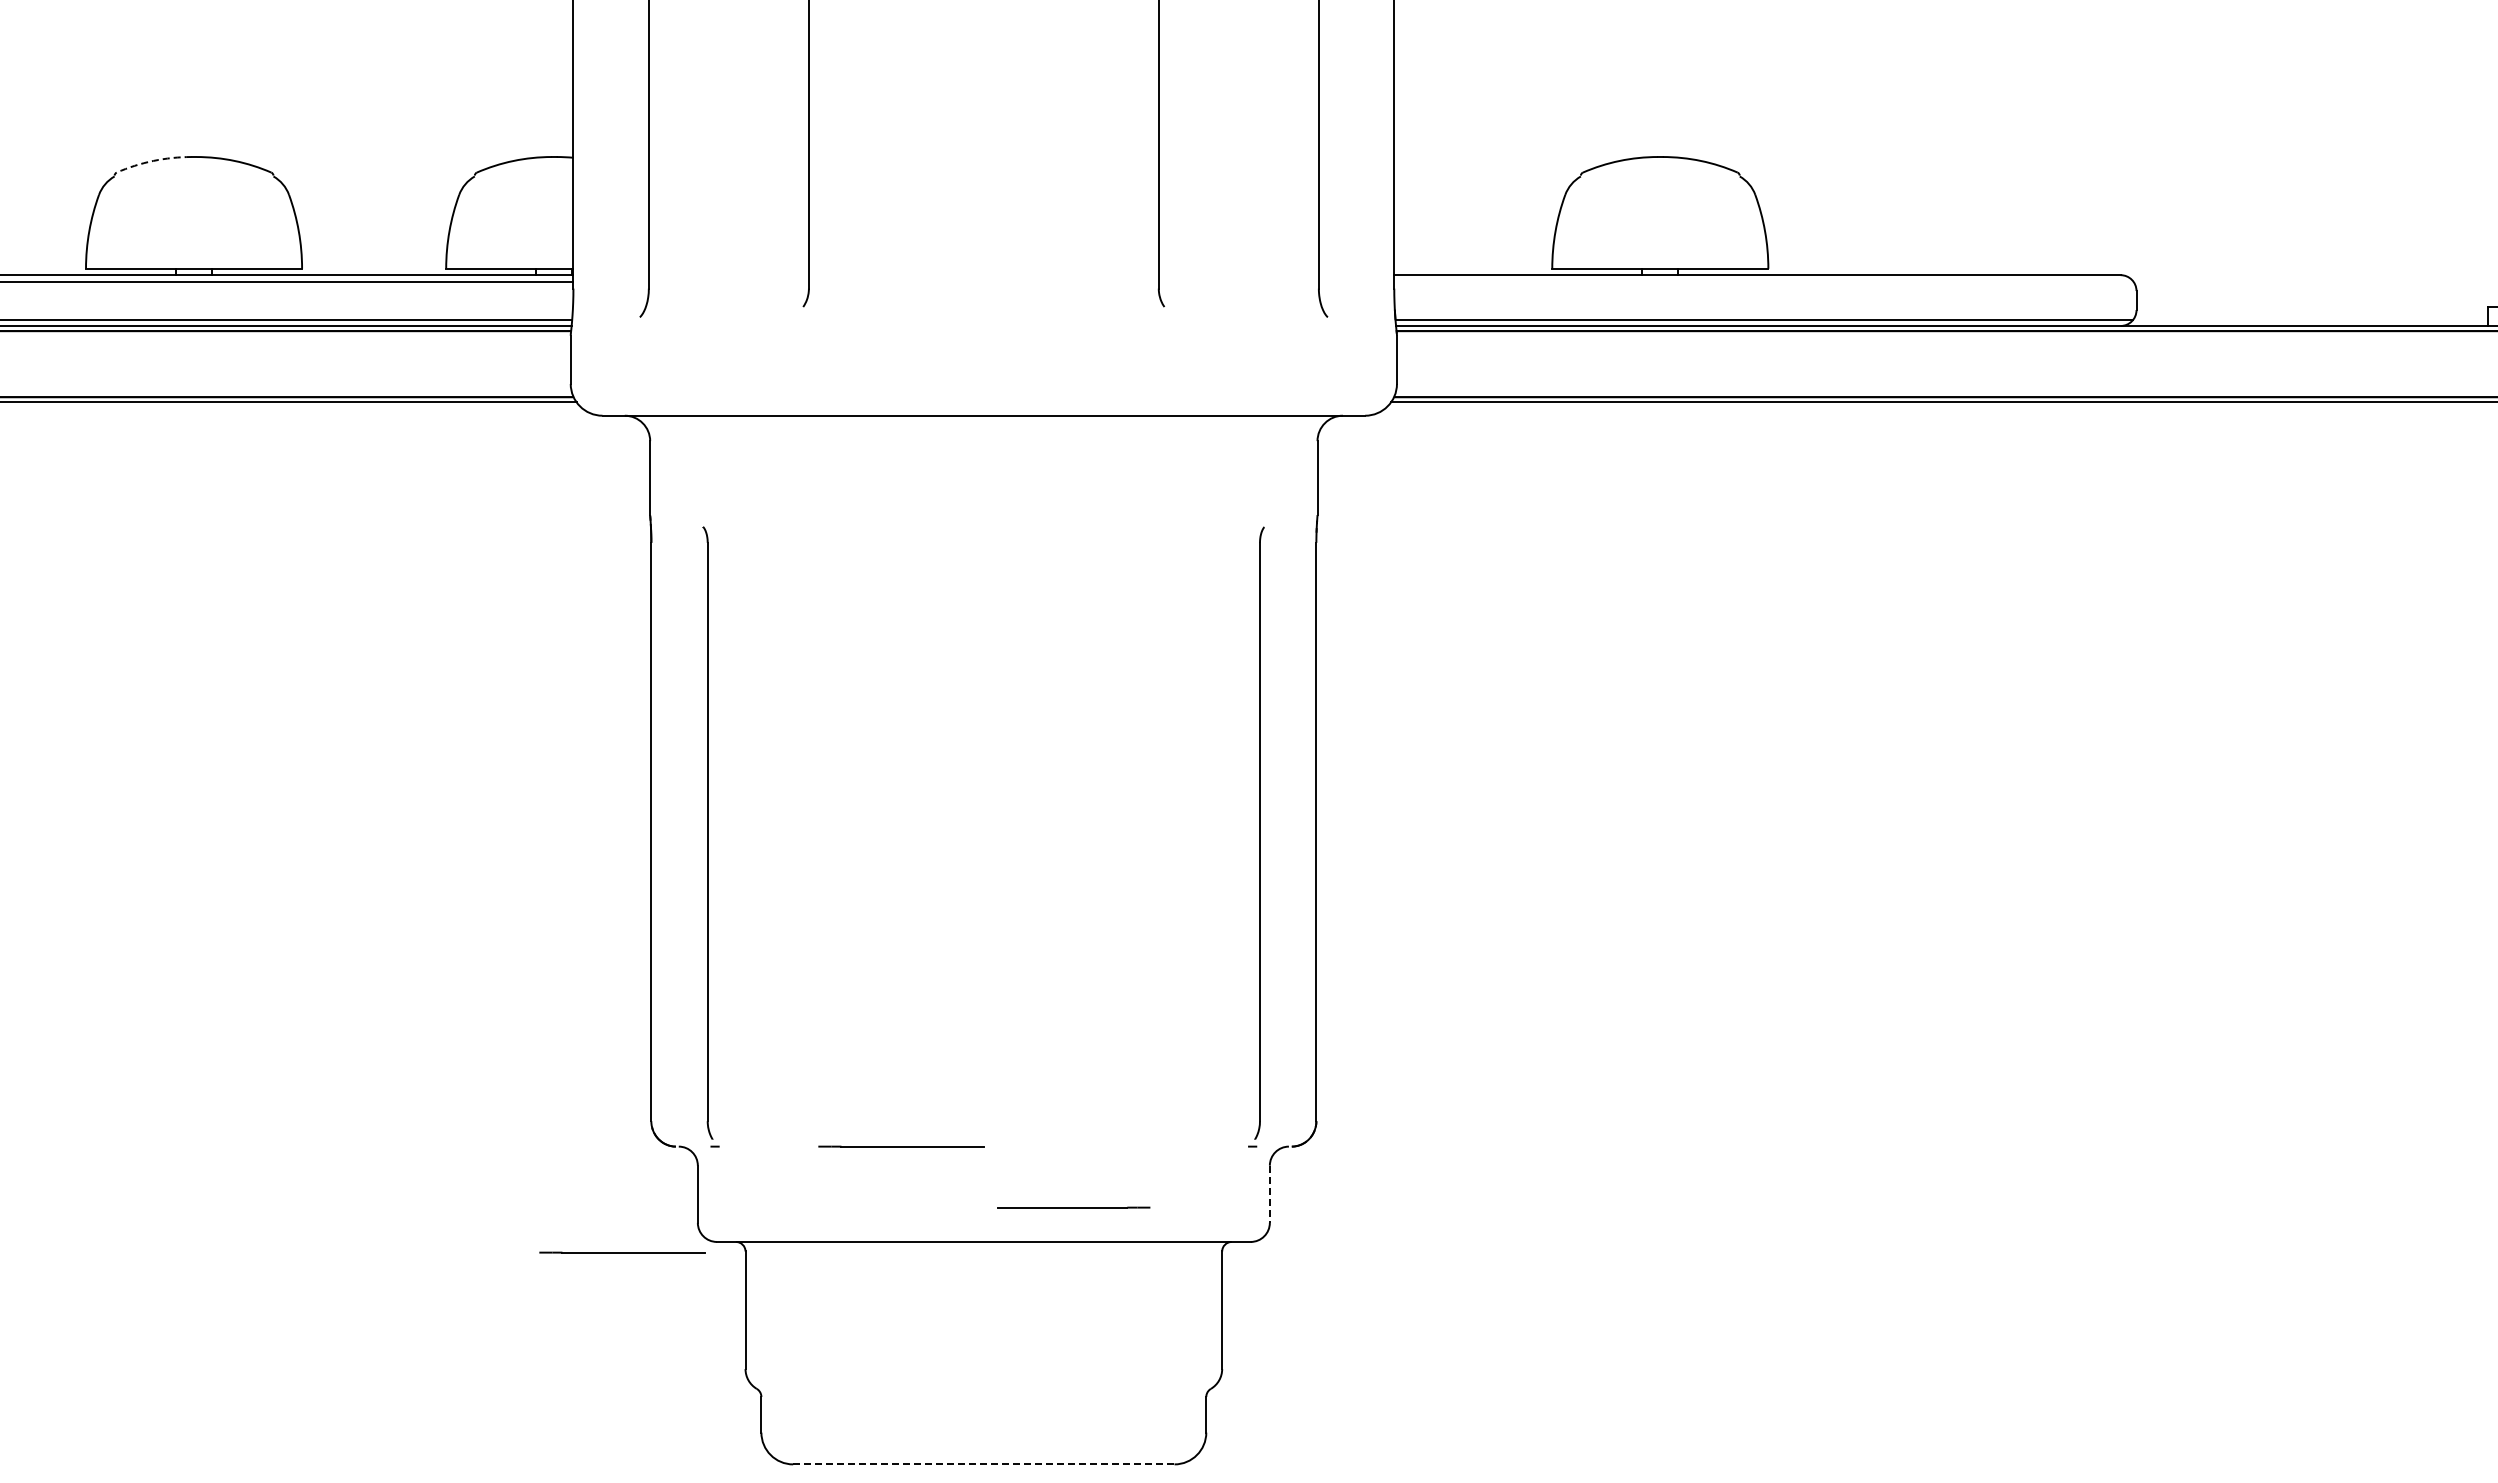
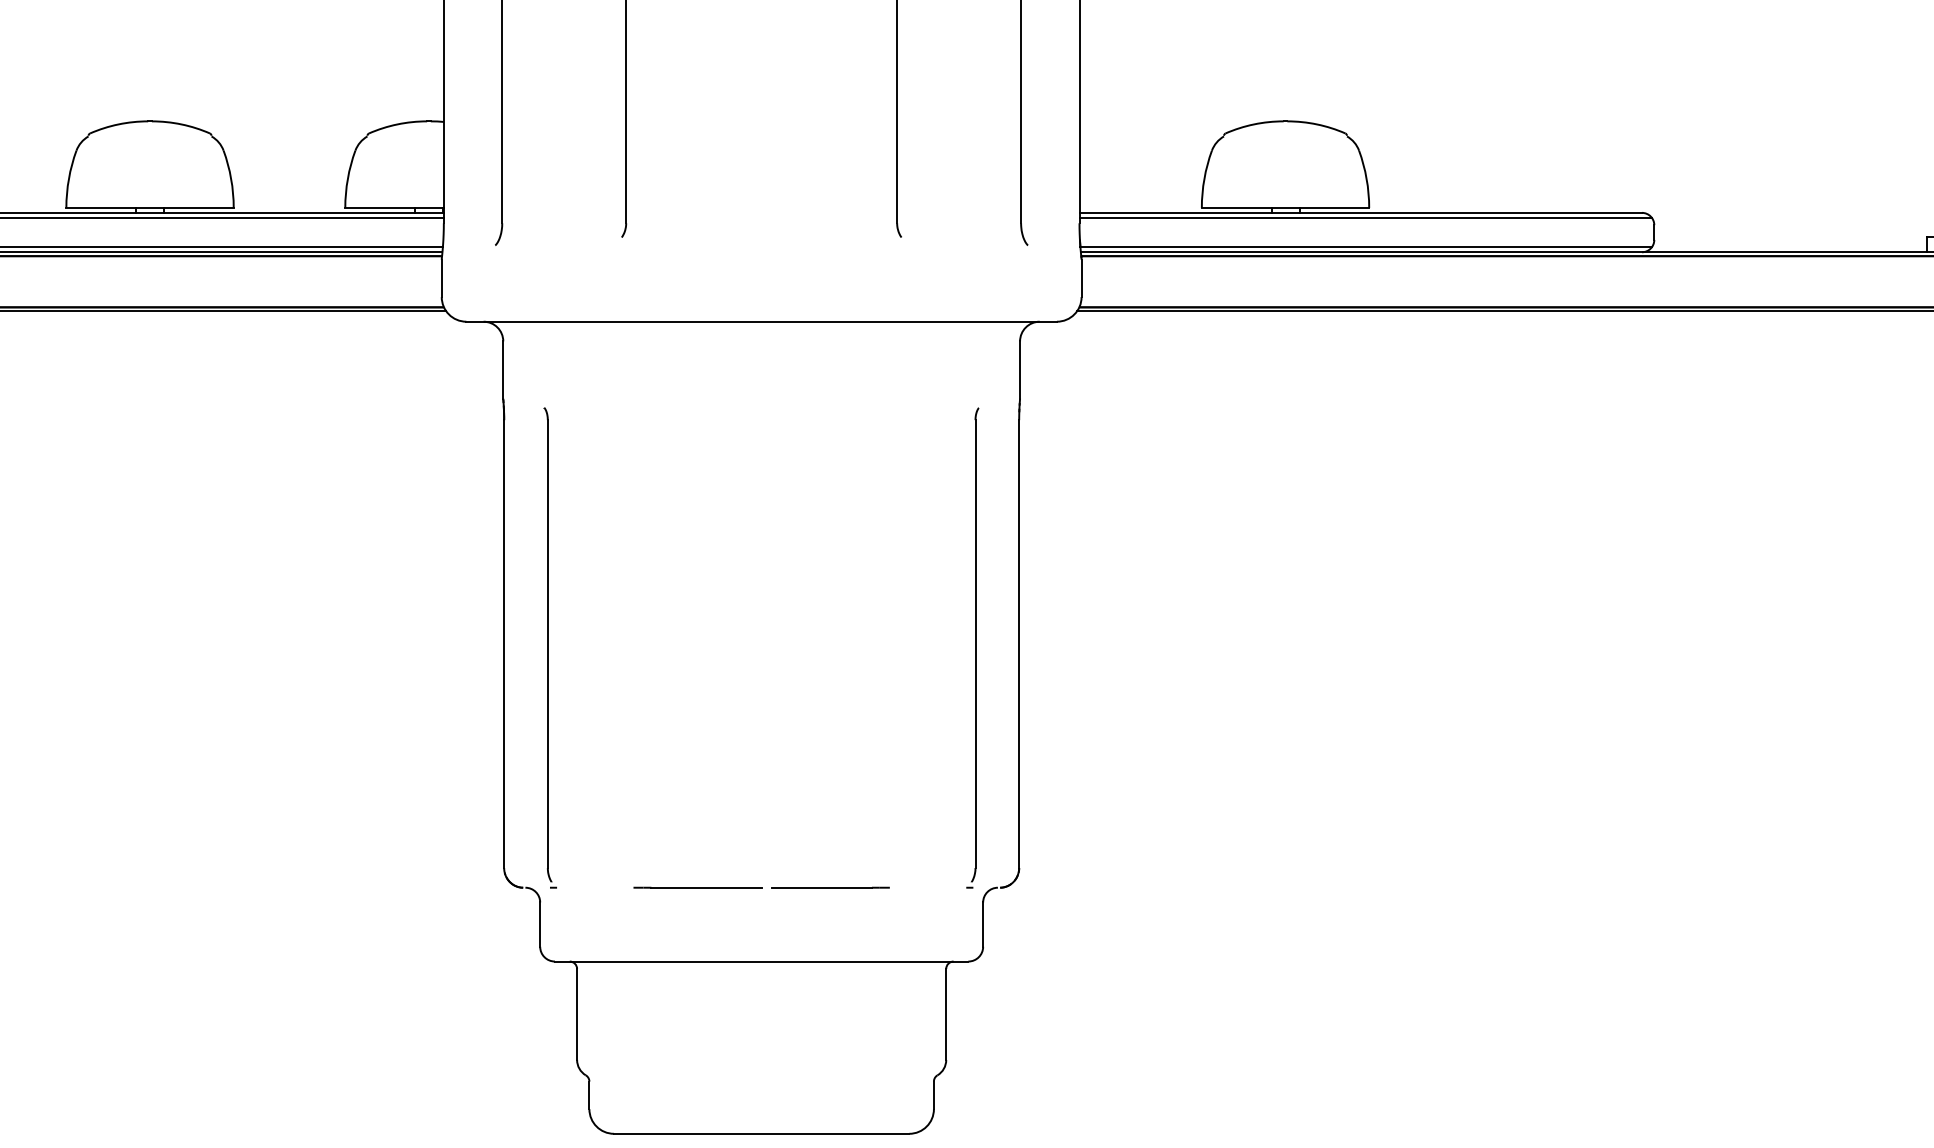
arc: (153, 160) -> (118, 124), dashed -> solid
line: (1763, 281) -> (1365, 217), added
line: (1269, 1194) -> (982, 924), dashed -> solid
line: (1073, 1207) -> (830, 887), moved
line: (622, 1252) -> (481, 969), removed
line: (983, 1464) -> (761, 1133), dashed -> solid

